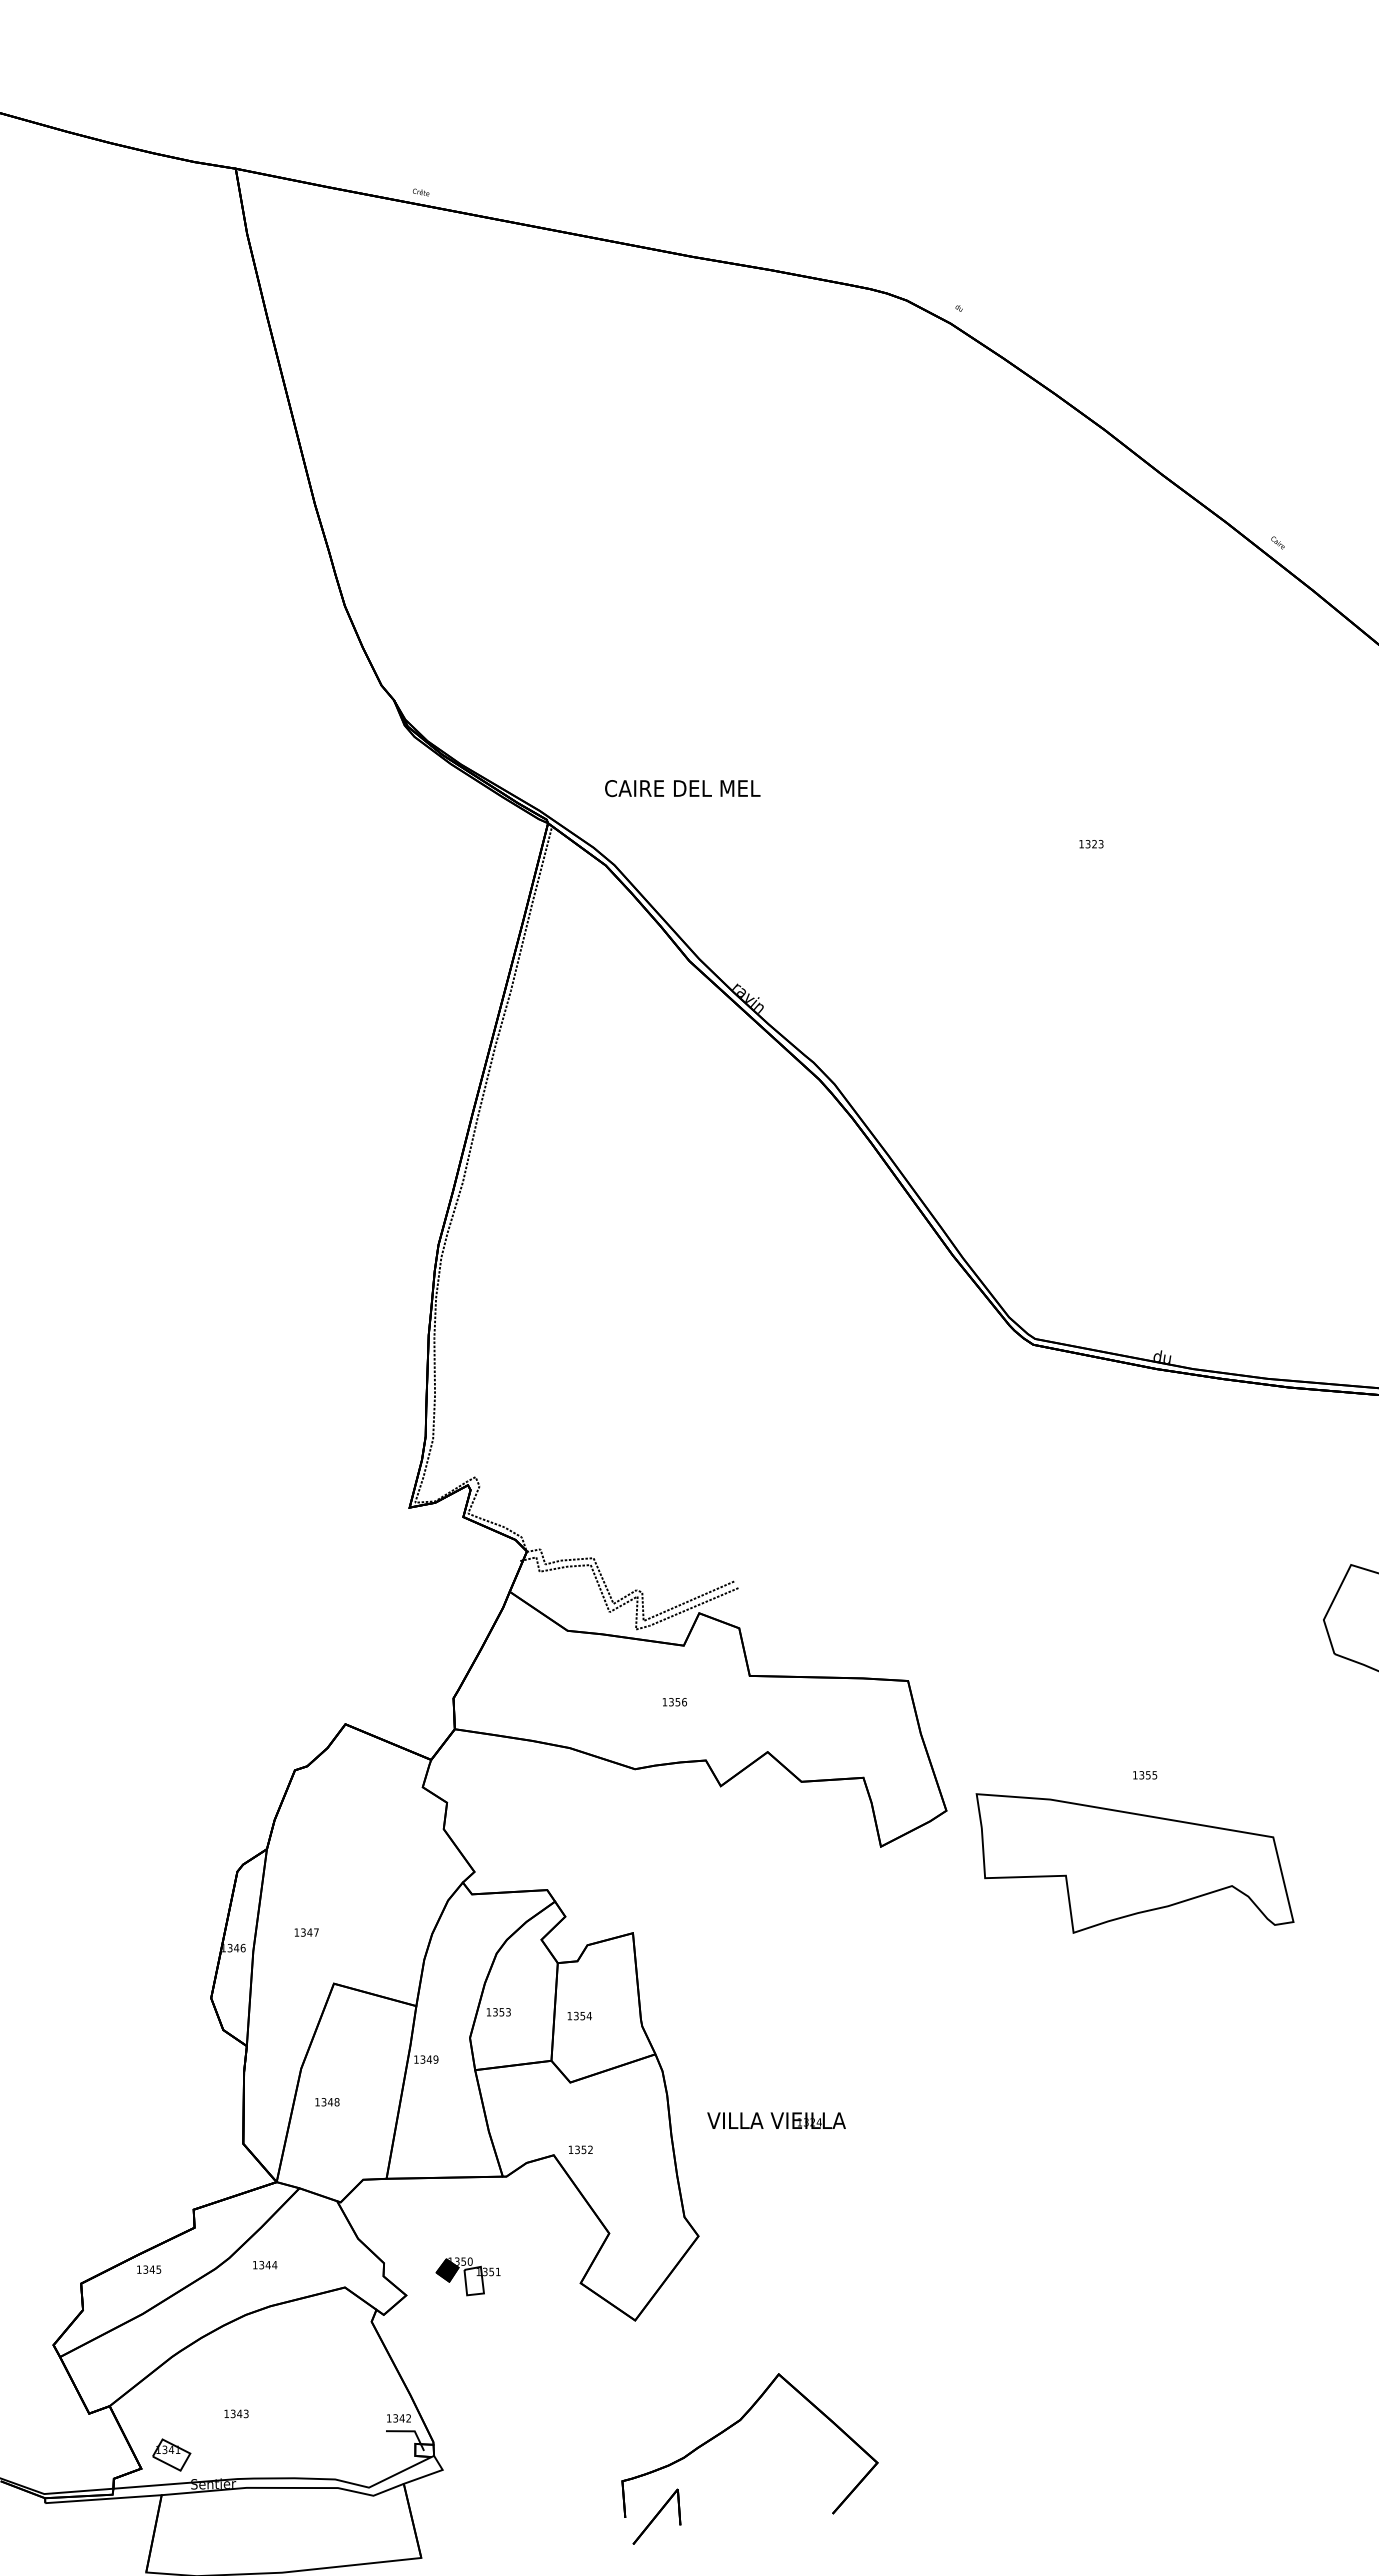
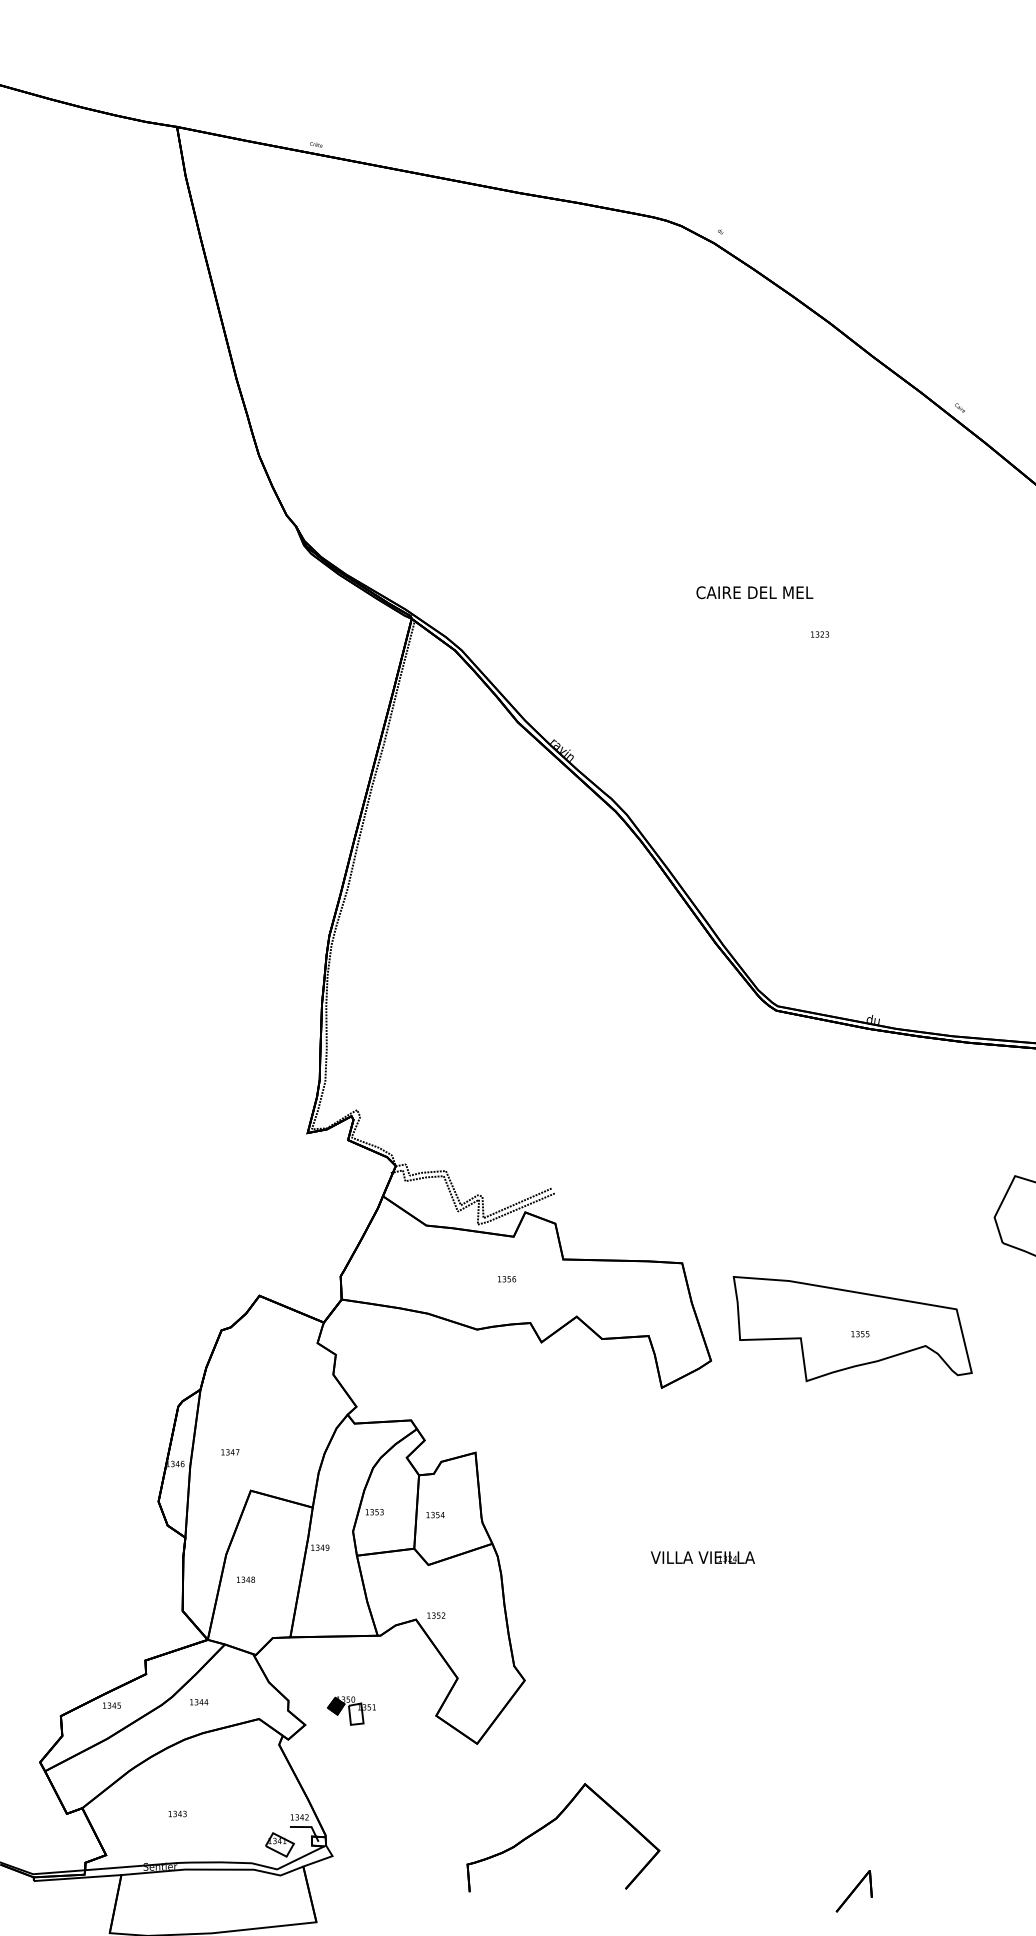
text: (682, 788) -> (754, 592), moved
part: (1134, 1863) -> (852, 1329), moved
text: (776, 2120) -> (702, 1557), moved
part: (171, 2454) -> (279, 1844), moved
part: (656, 2516) -> (853, 1891), moved

